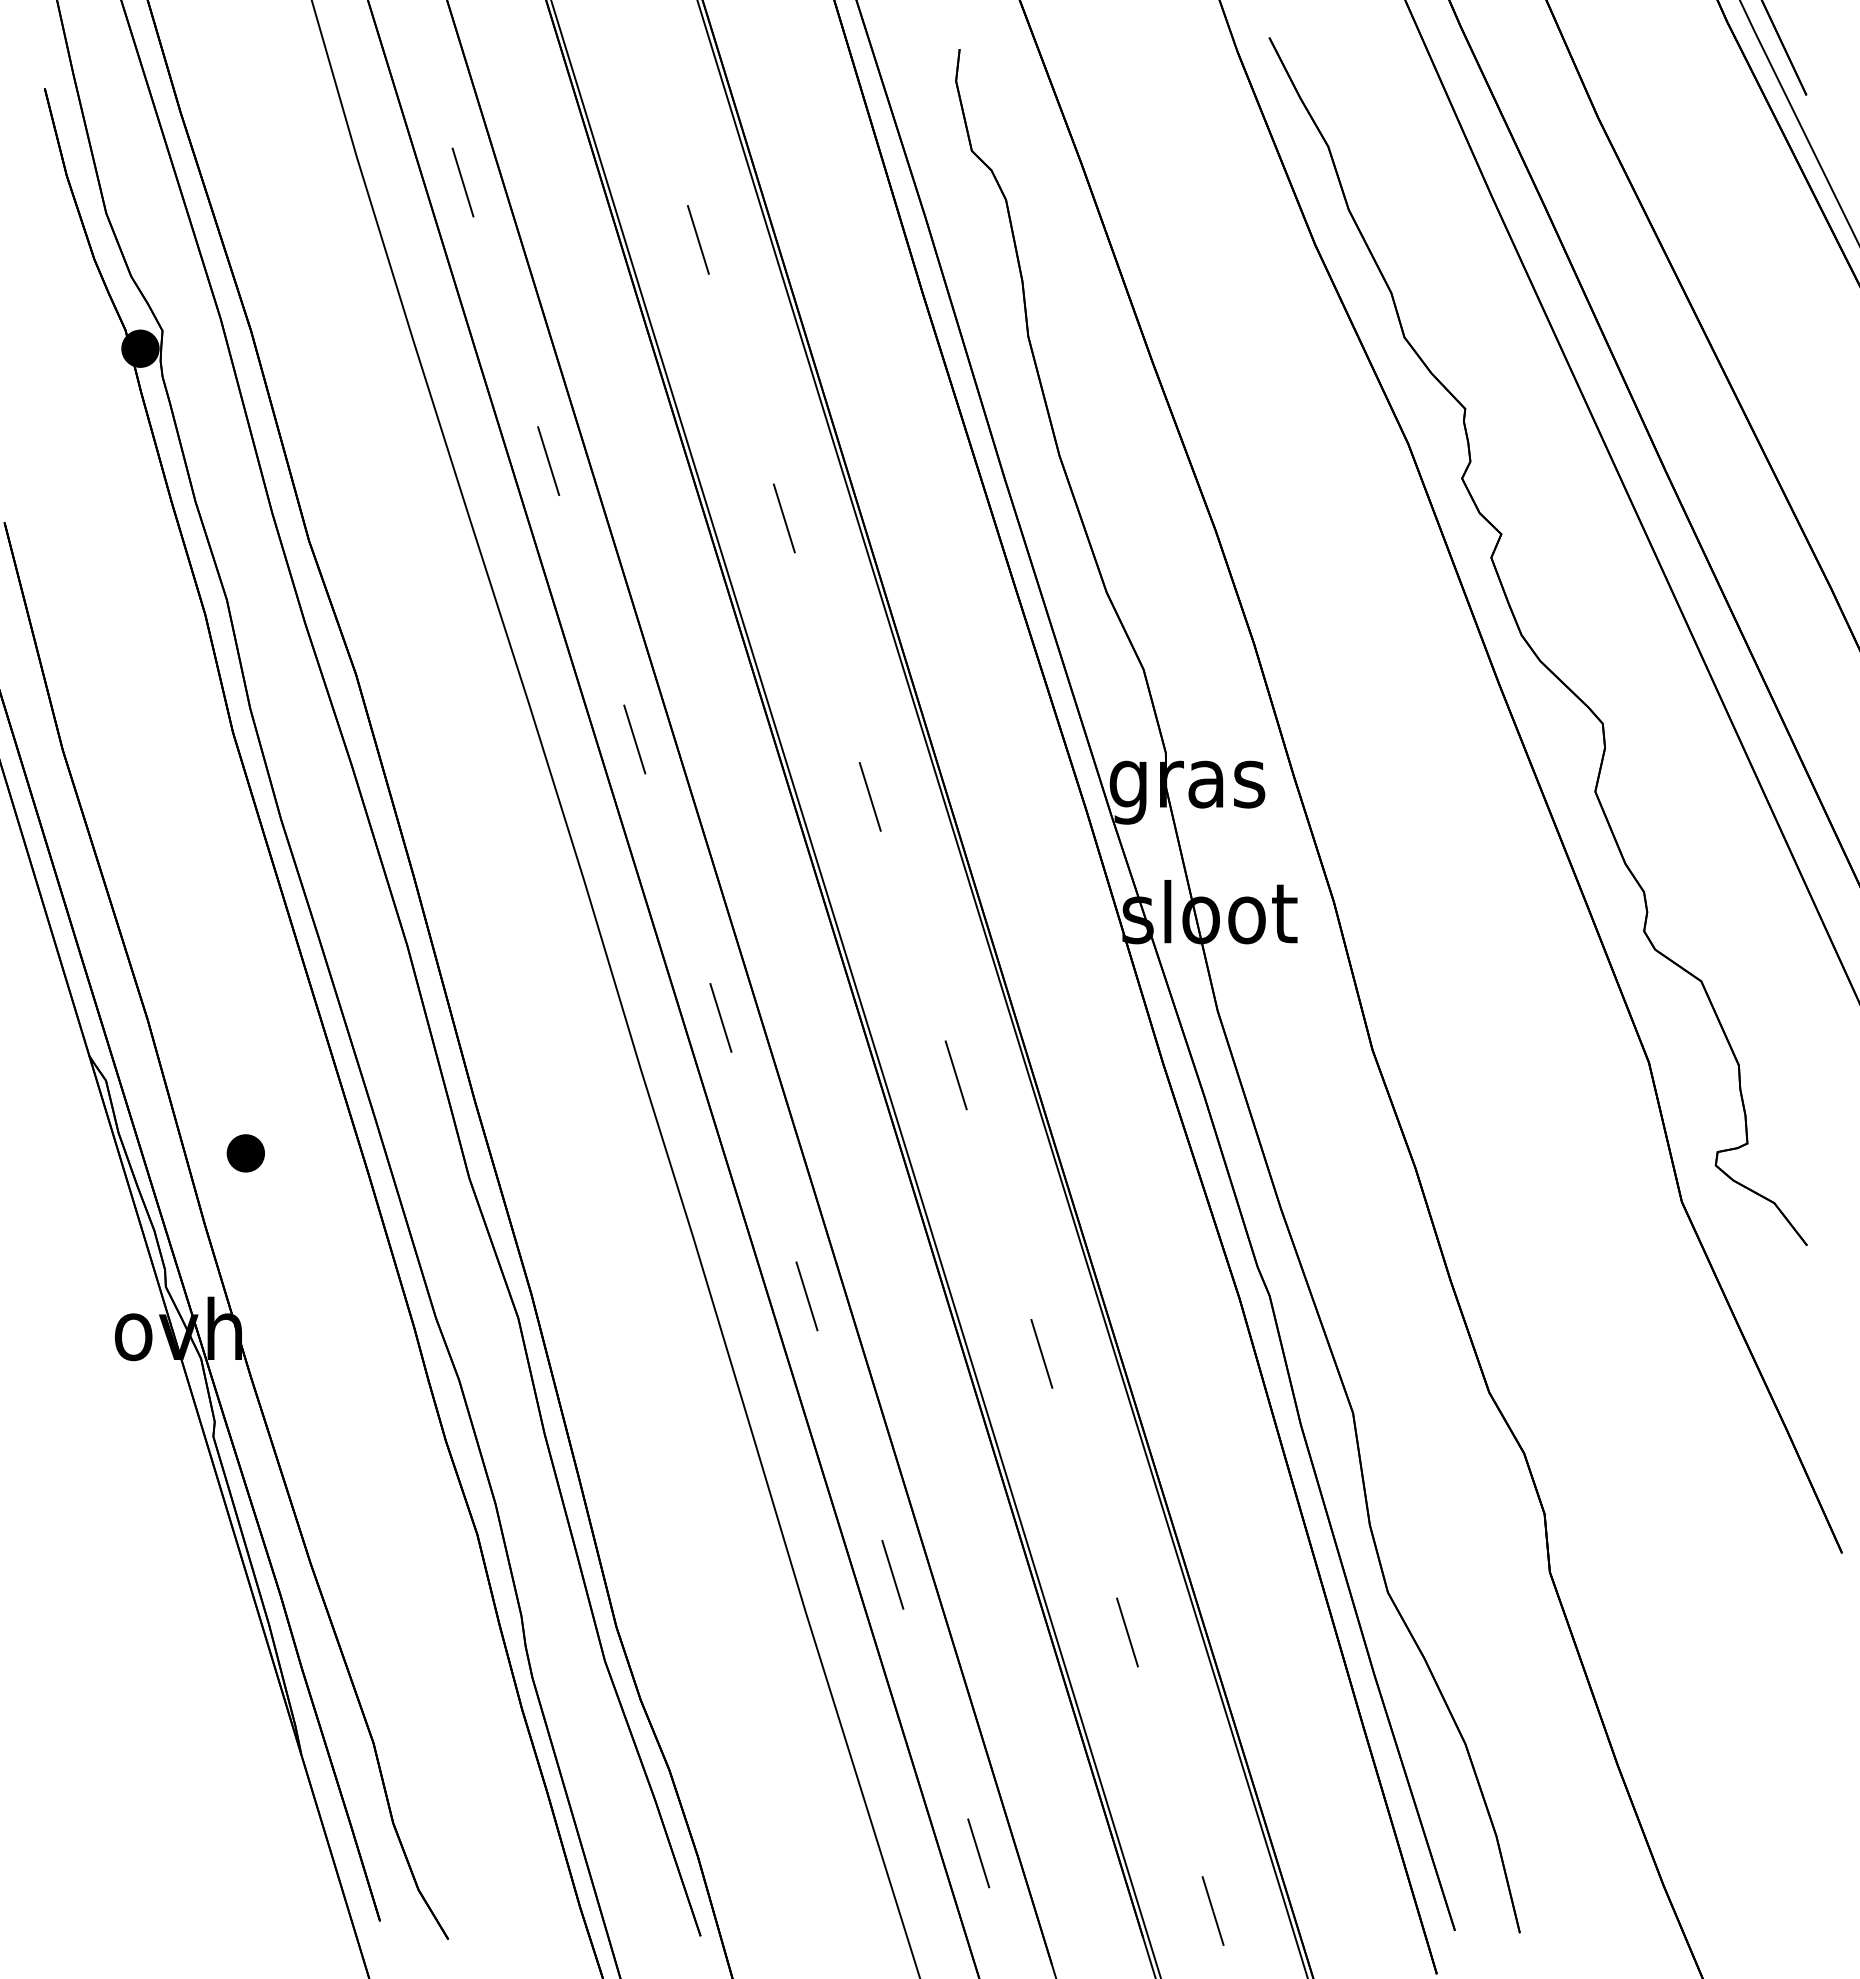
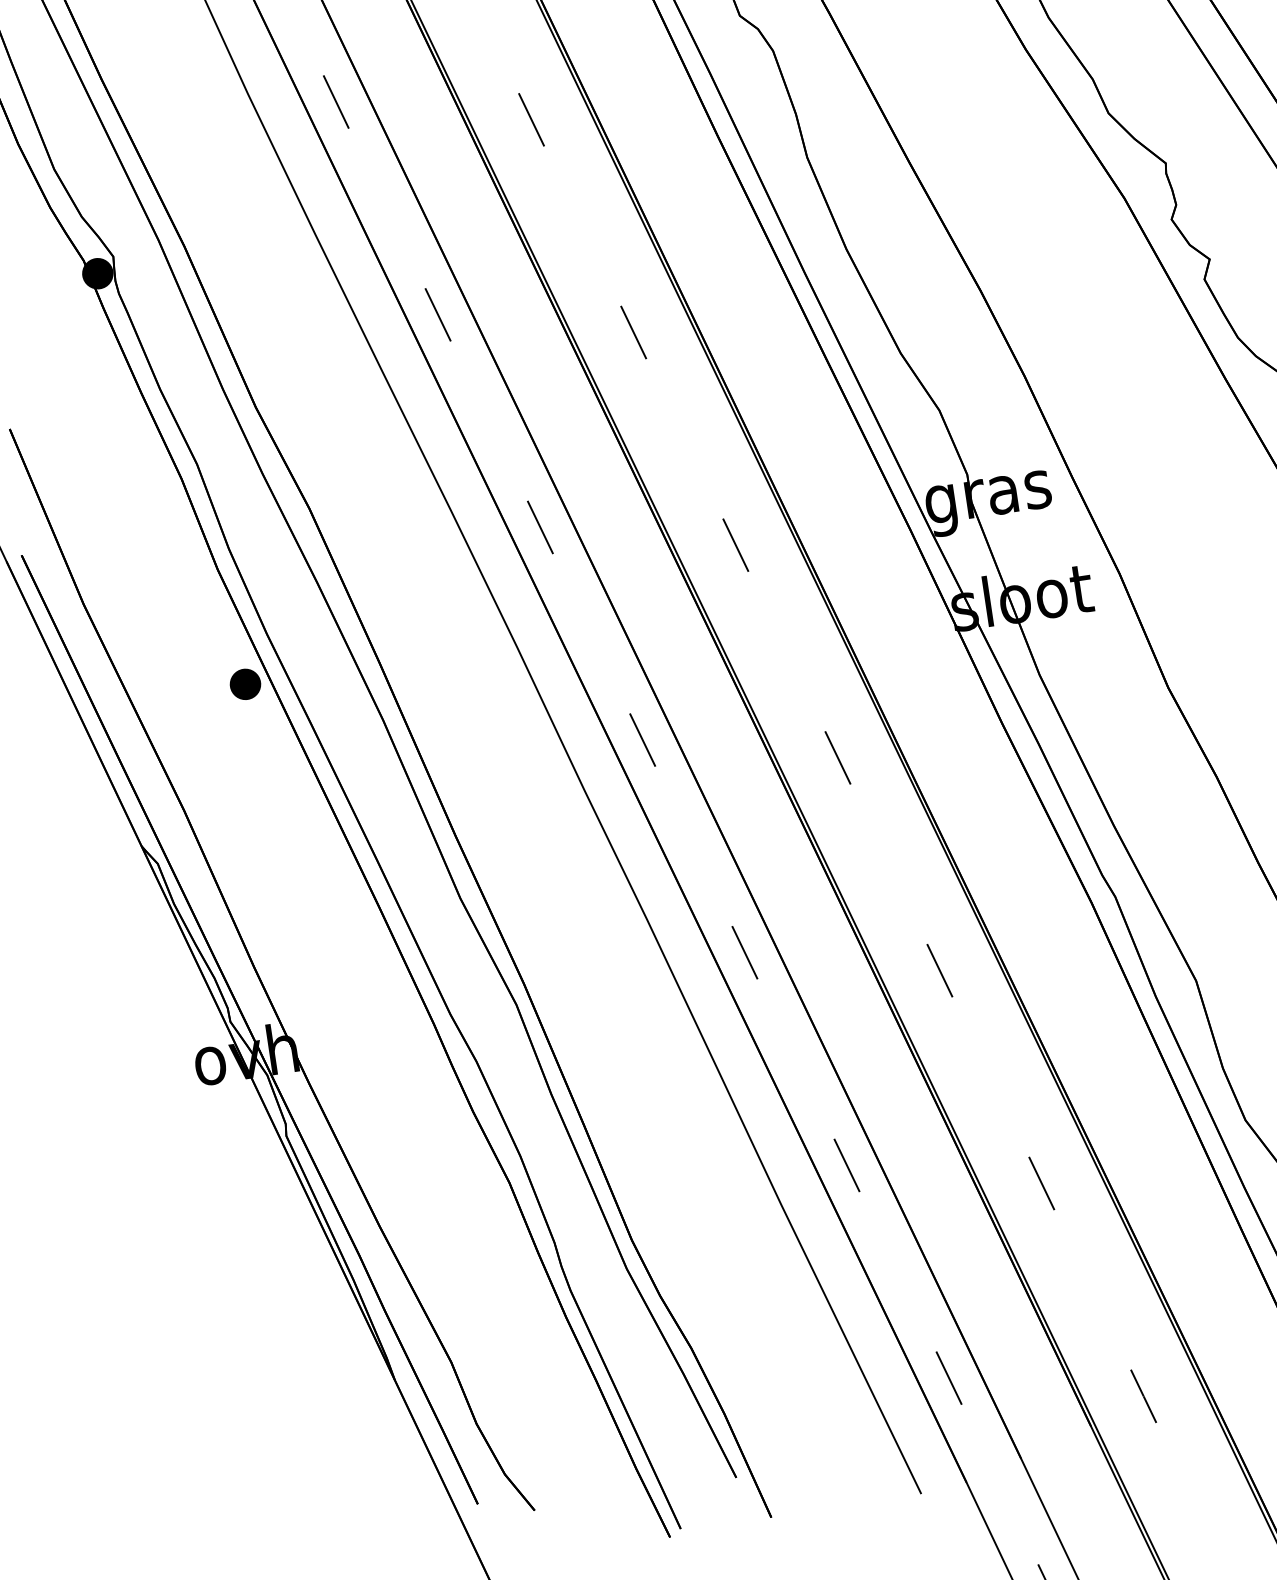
part: (245, 1153) -> (245, 684), moved

